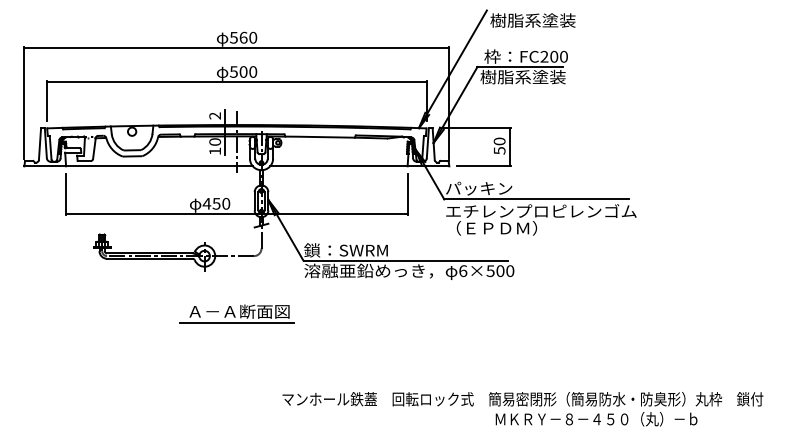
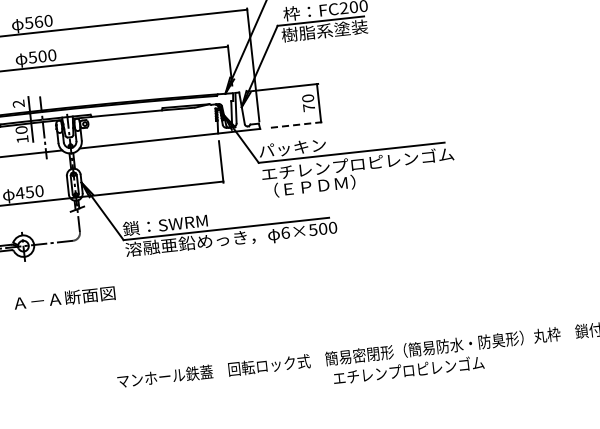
text: (499, 150) -> (308, 107), 50 -> 70
line: (483, 166) -> (294, 125), solid -> dashed
line: (236, 322) -> (62, 309), removed
text: (595, 419) -> (435, 367), ＭＫＲＹ－８－４５０（丸）－ｂ -> エチレンプロピレンゴム

